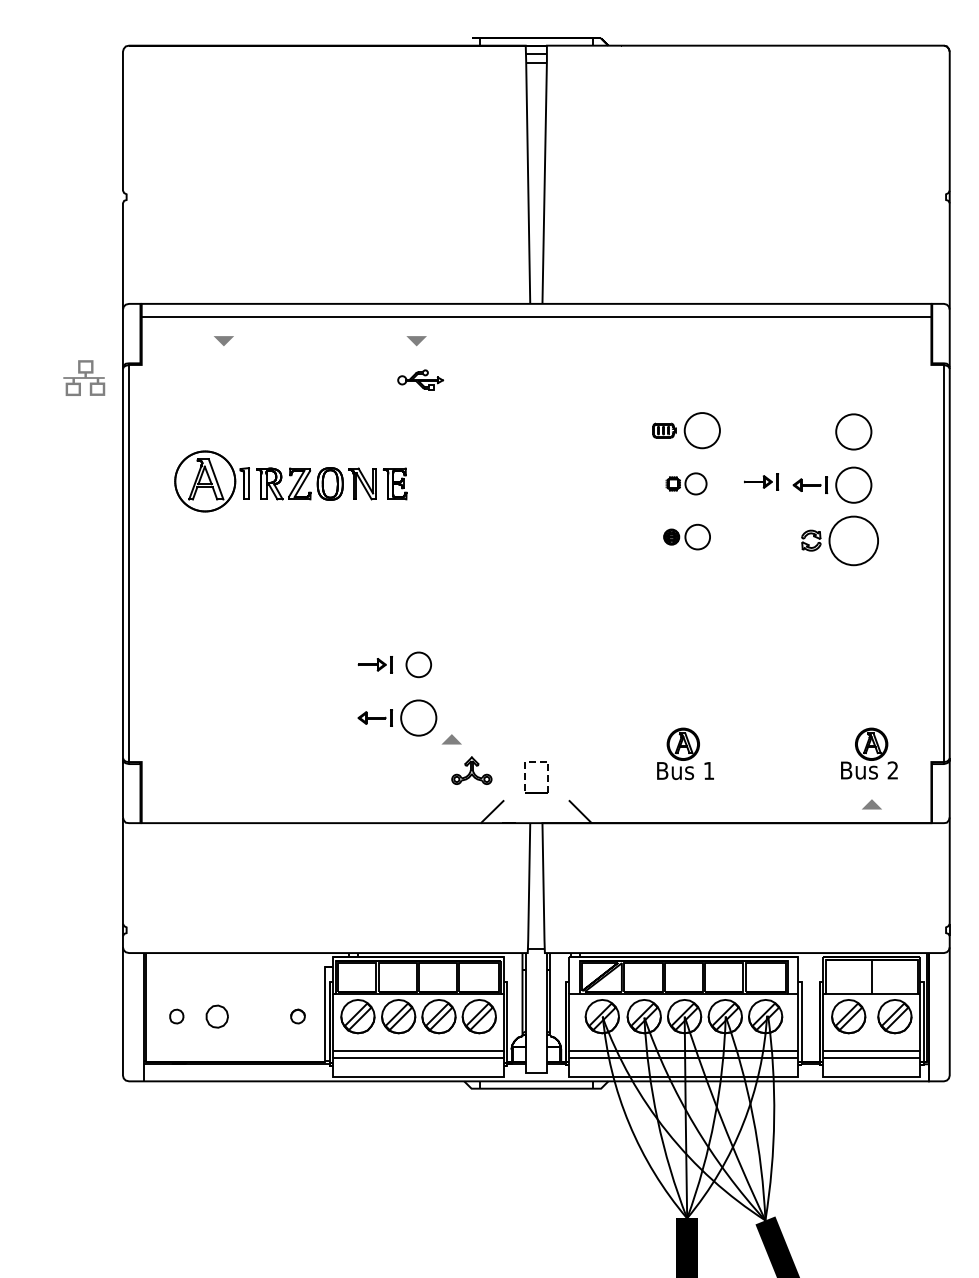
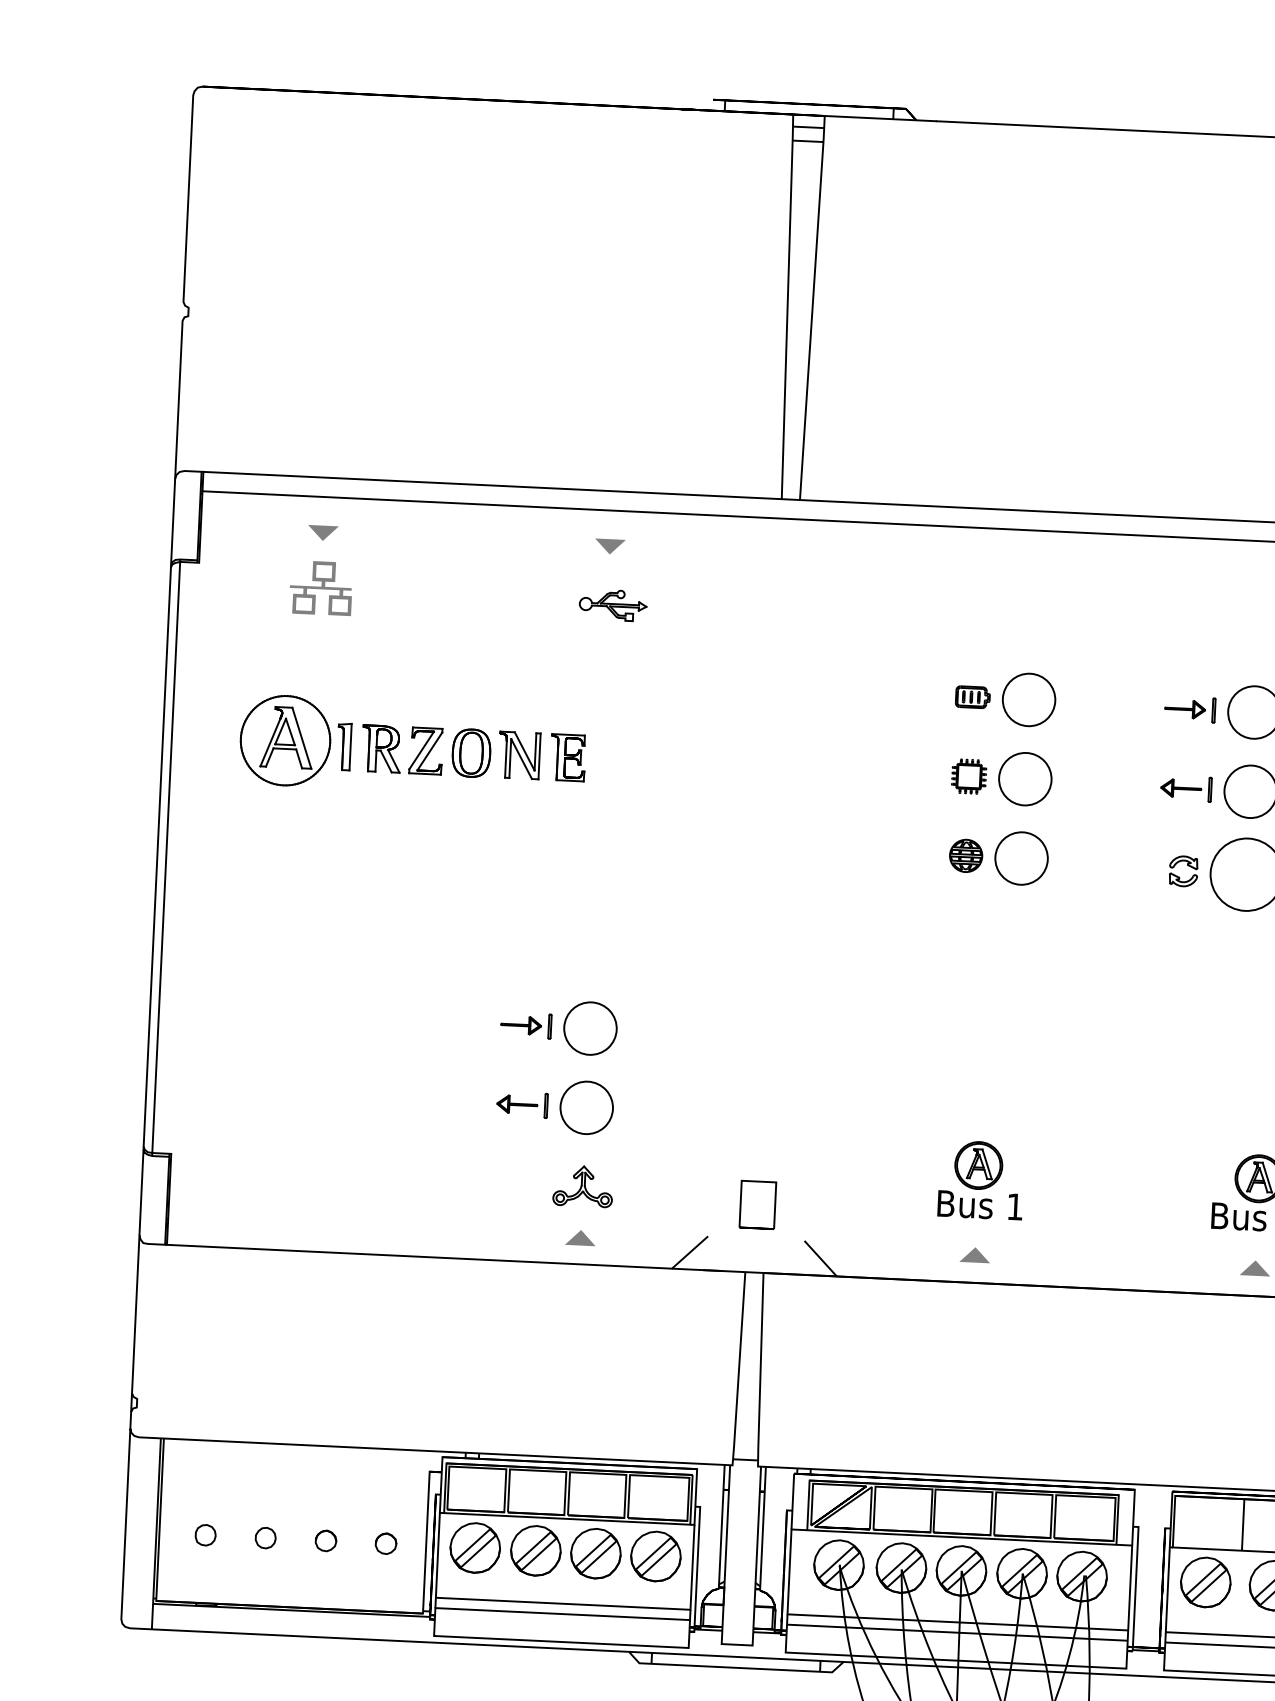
part: (83, 377) -> (320, 587), moved
part: (761, 481) -> (1189, 708), moved
part: (686, 483) -> (1001, 777), size x1.67
part: (686, 536) -> (998, 856), size x1.43
part: (418, 664) -> (590, 1028), size x1.43
part: (451, 739) -> (580, 1238), moved
line: (536, 762) -> (758, 1182), dashed -> solid
part: (471, 770) -> (582, 1185), moved
fill: (683, 804) -> (974, 1255), added
part: (216, 1016) -> (264, 1537), size x0.62
part: (257, 1016) -> (325, 1540), added

